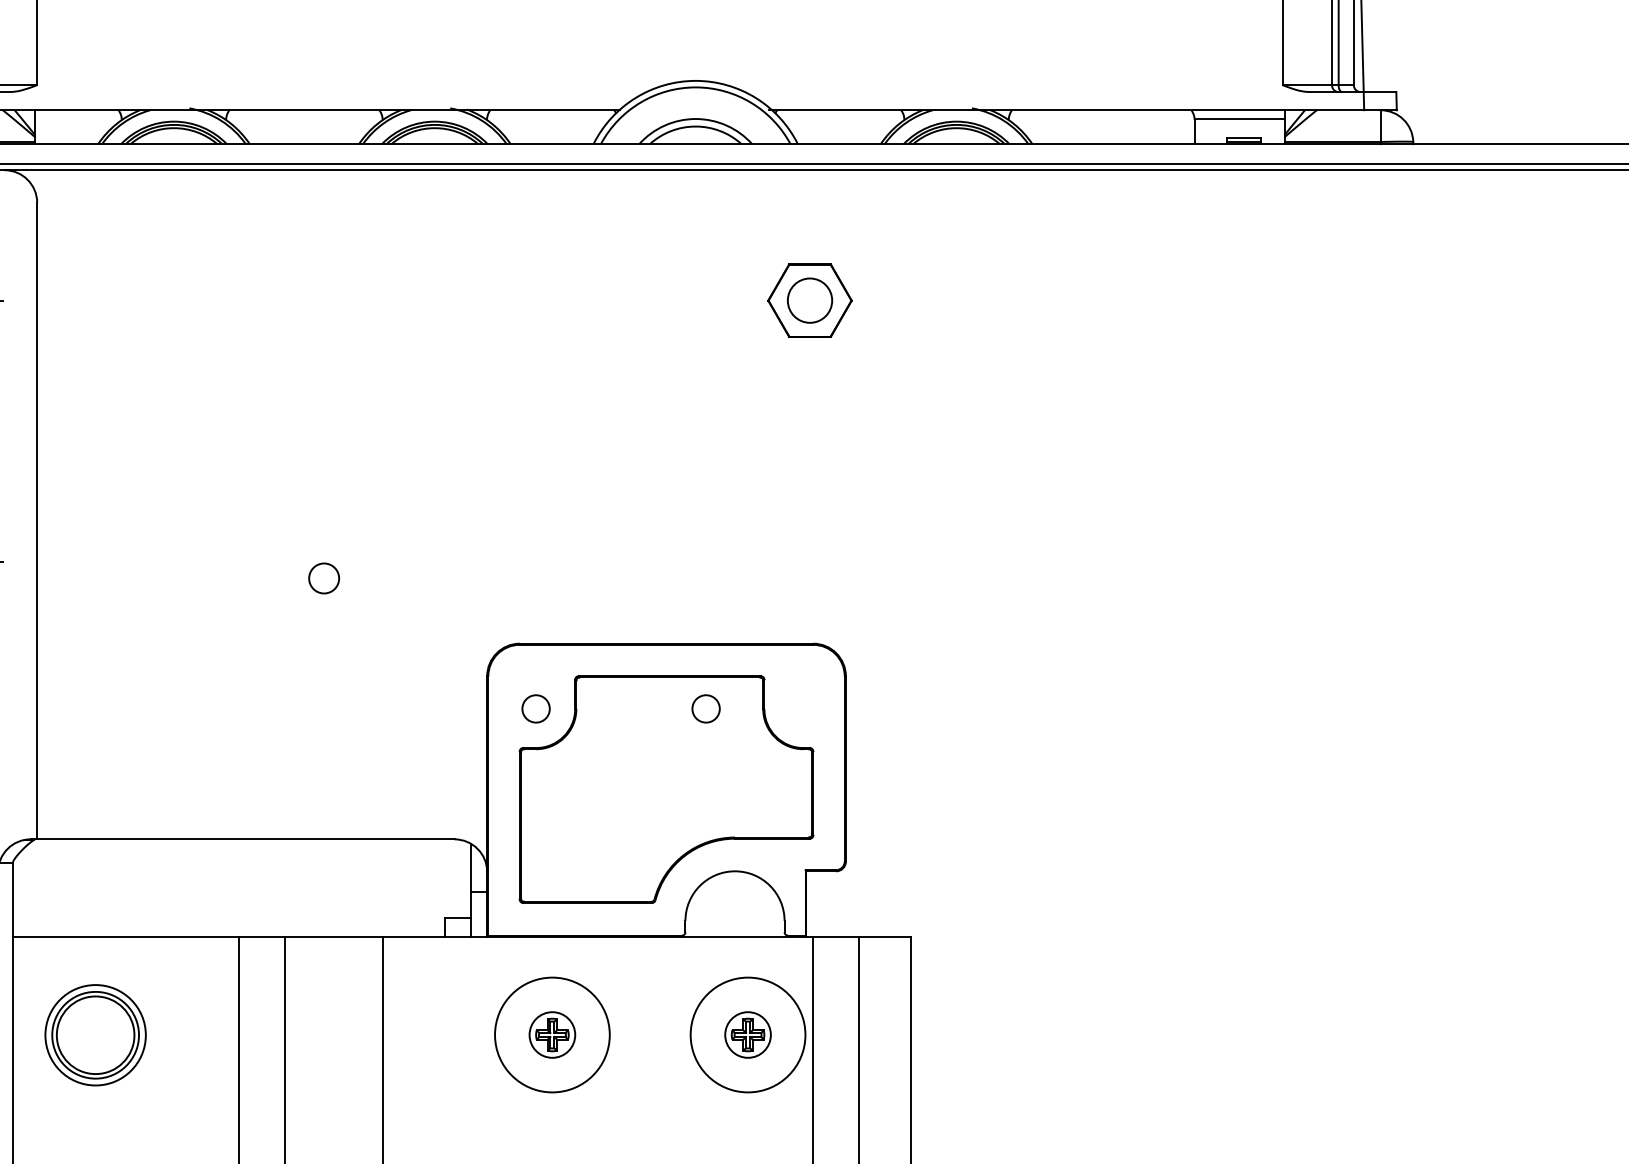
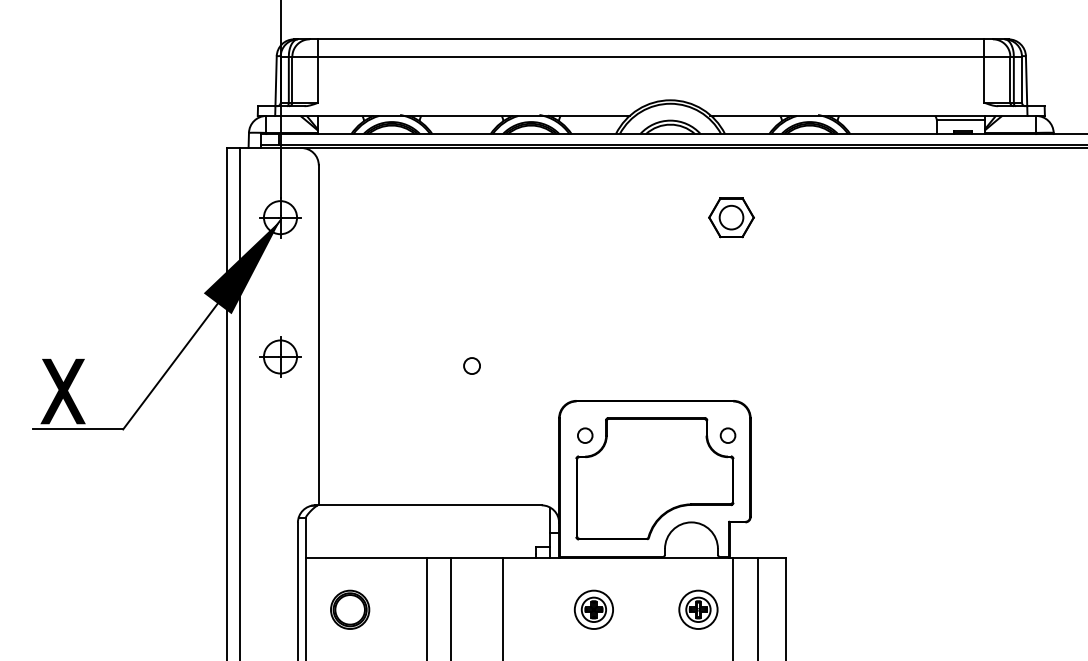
circle: (705, 708) -> (727, 435), moved
part: (96, 1034) -> (350, 609), size x0.71
circle: (551, 1034) -> (593, 609), size x0.62
circle: (748, 1034) -> (698, 609), size x0.62

